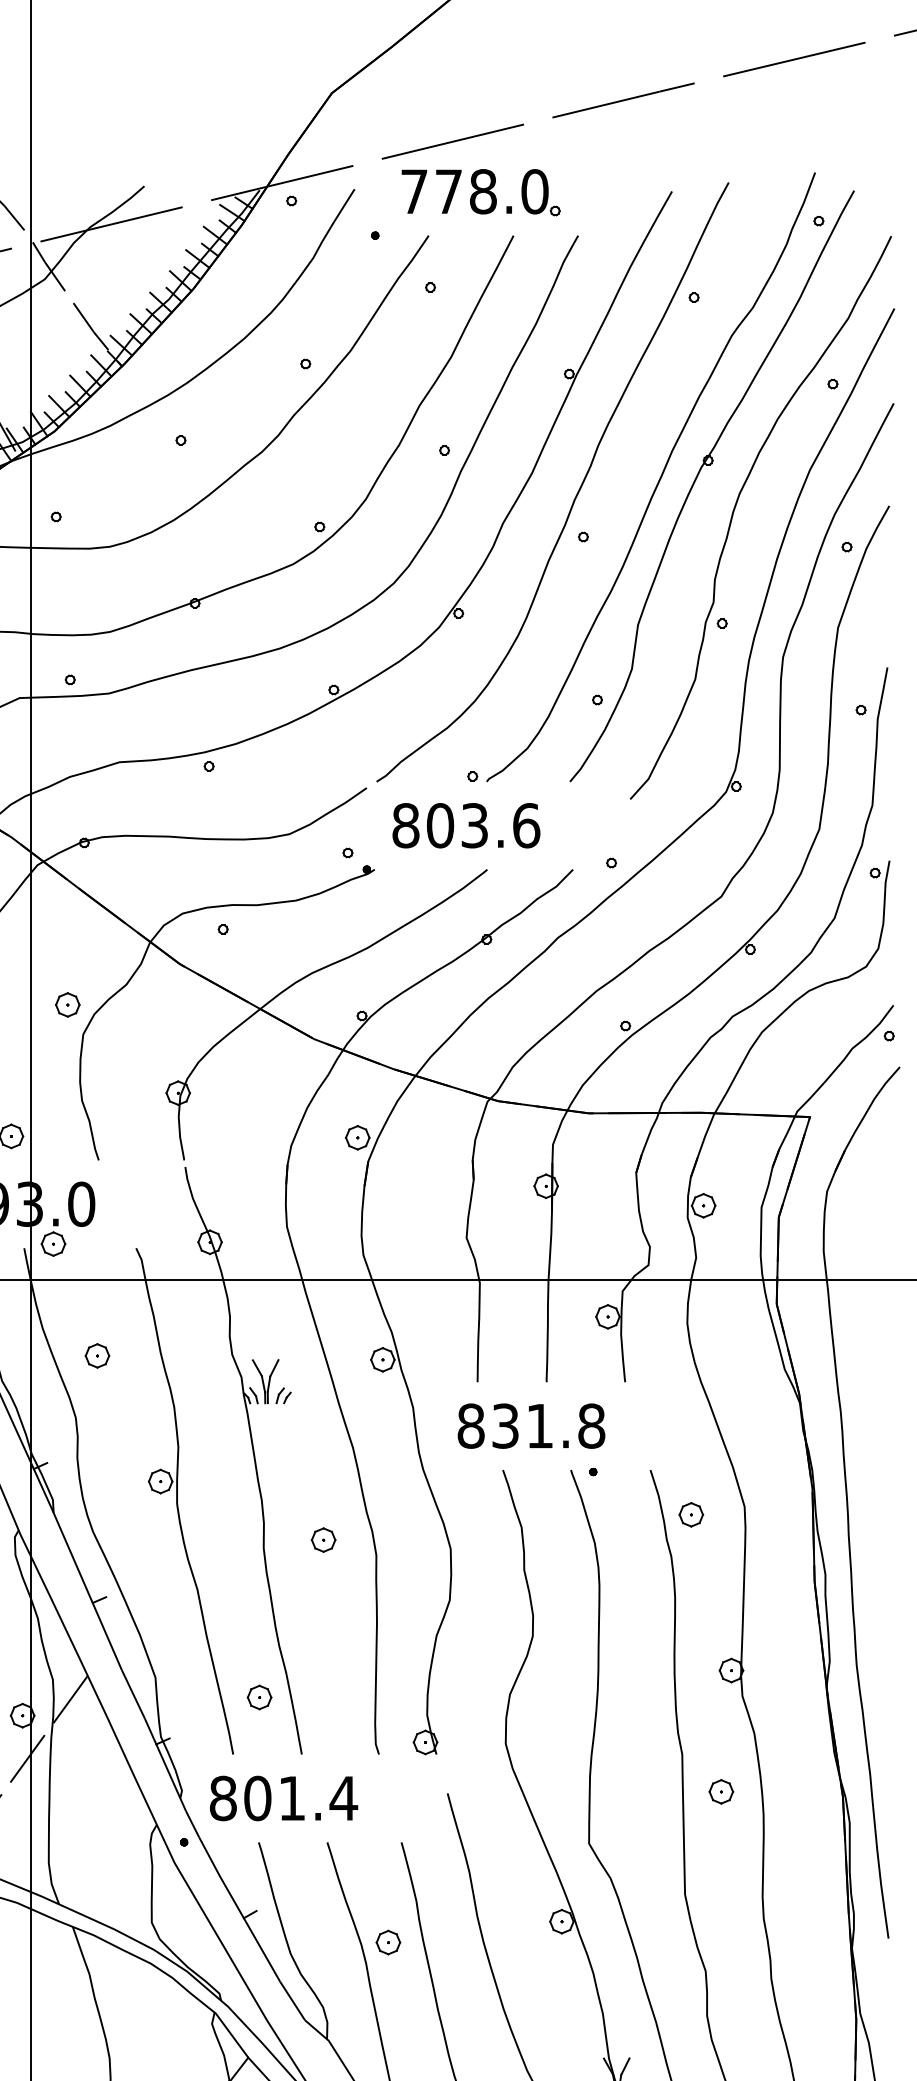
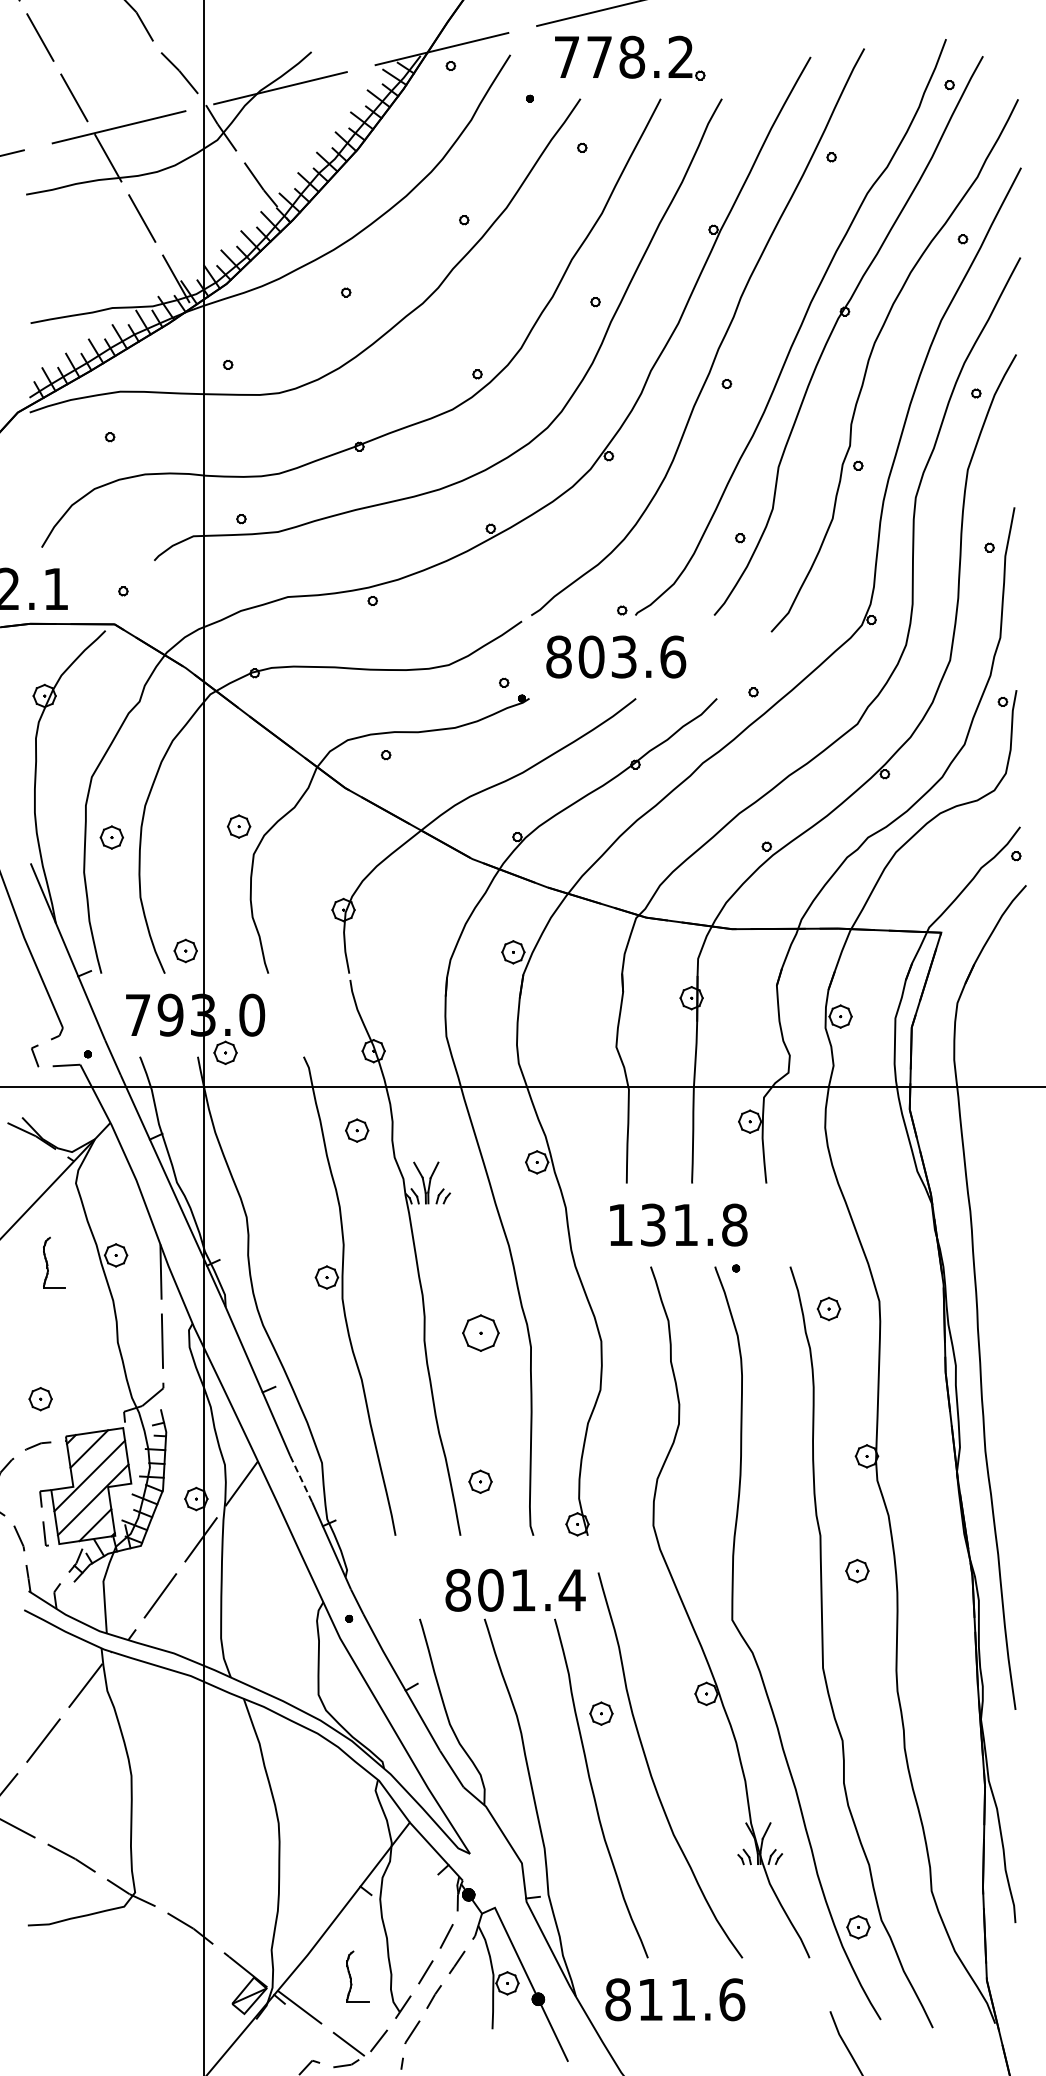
text: (535, 190) -> (681, 56), 778.0 -> 778.2
part: (97, 1355) -> (357, 1130), moved
text: (470, 1425) -> (620, 1224), 831.8 -> 131.8
part: (324, 1539) -> (481, 1332), size x1.6
line: (133, 1695) -> (301, 1479), solid -> dashed
part: (259, 1697) -> (480, 1481), moved
text: (283, 1797) -> (515, 1589), moved
part: (388, 1942) -> (601, 1713), moved

